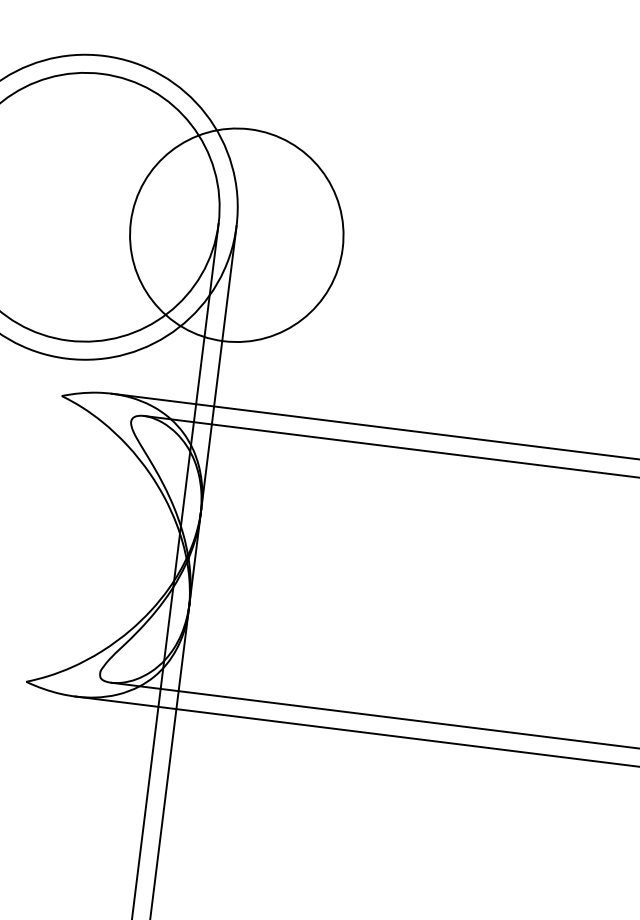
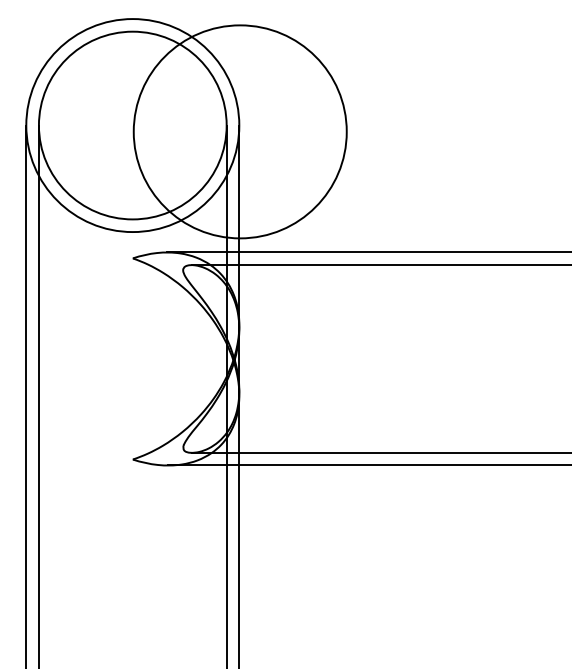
circle: (235, 234) -> (239, 131), size x1.43

